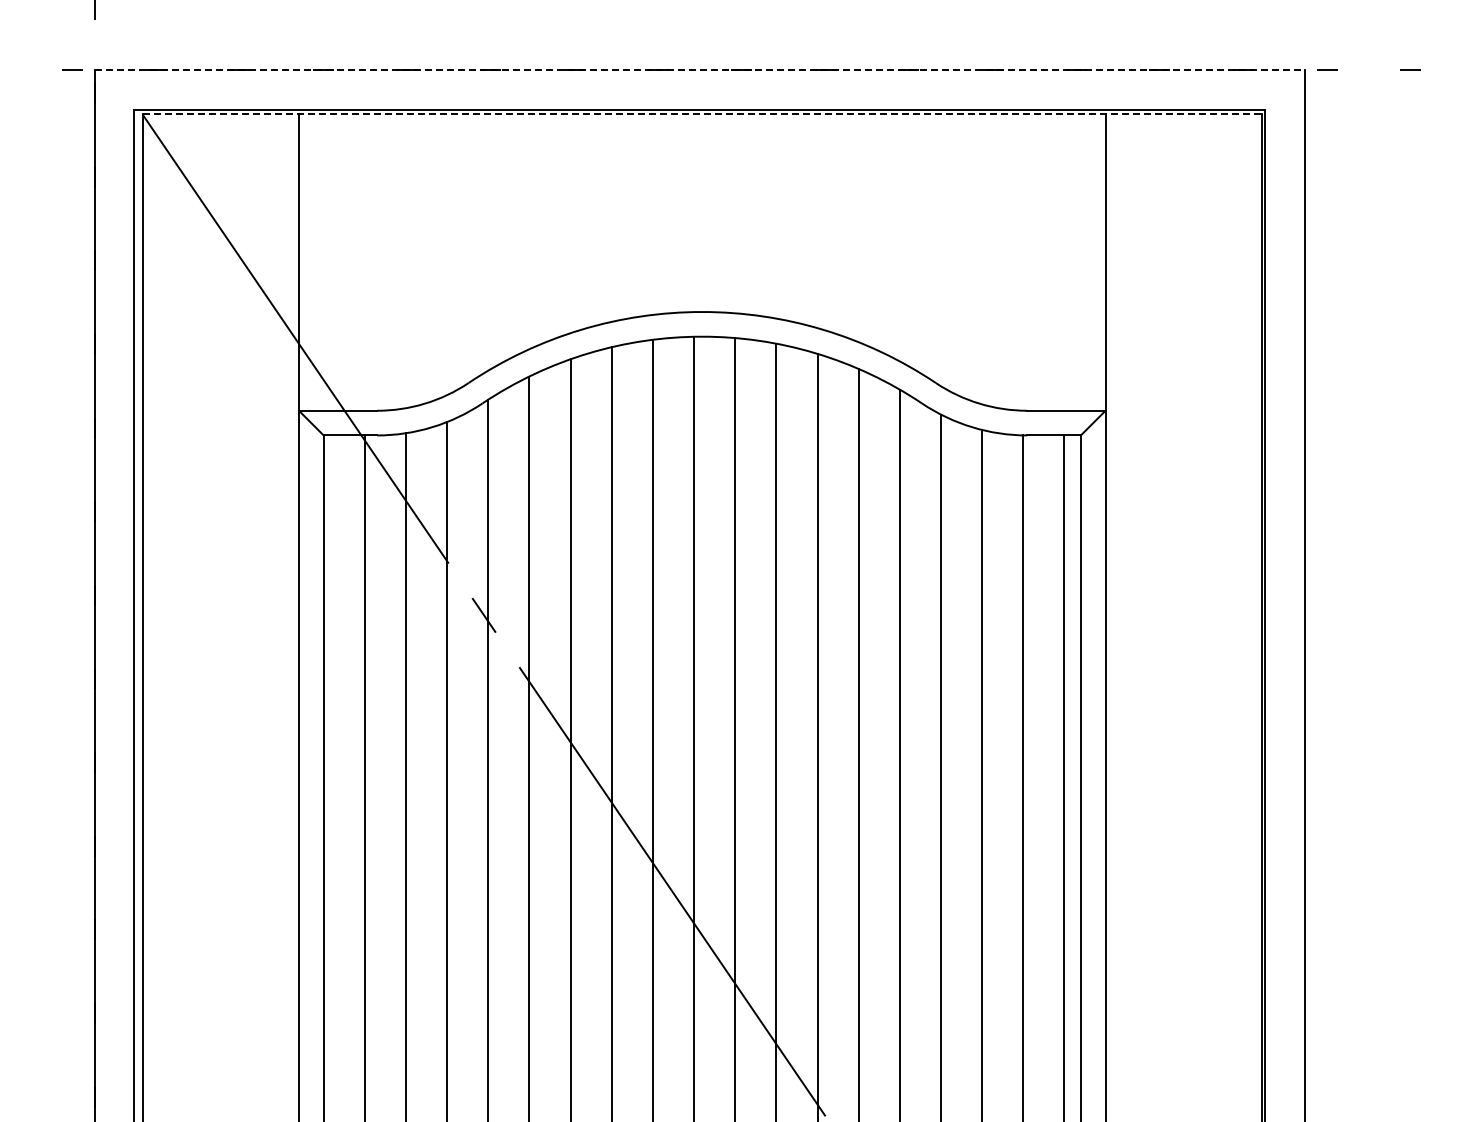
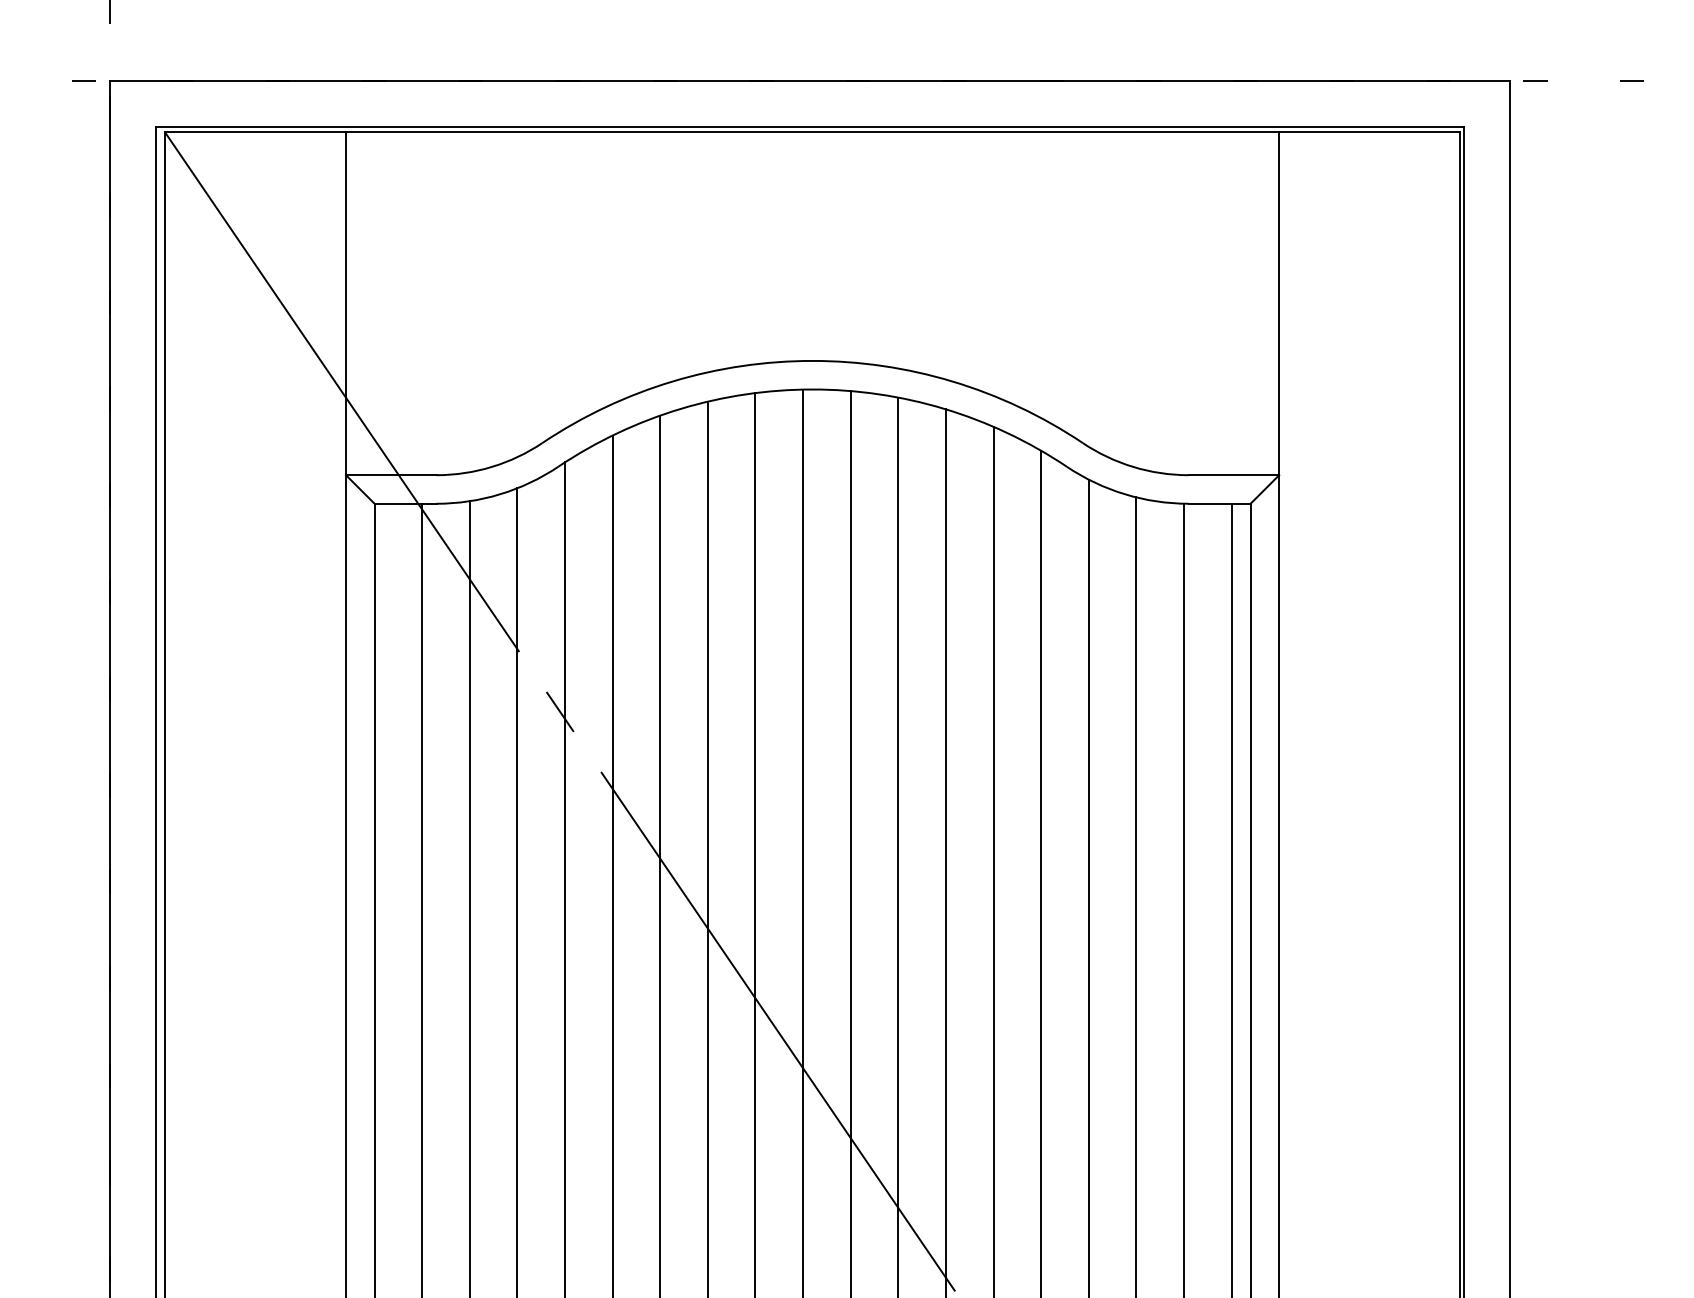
line: (699, 70) -> (809, 81), dashed -> solid
line: (702, 114) -> (812, 132), dashed -> solid

